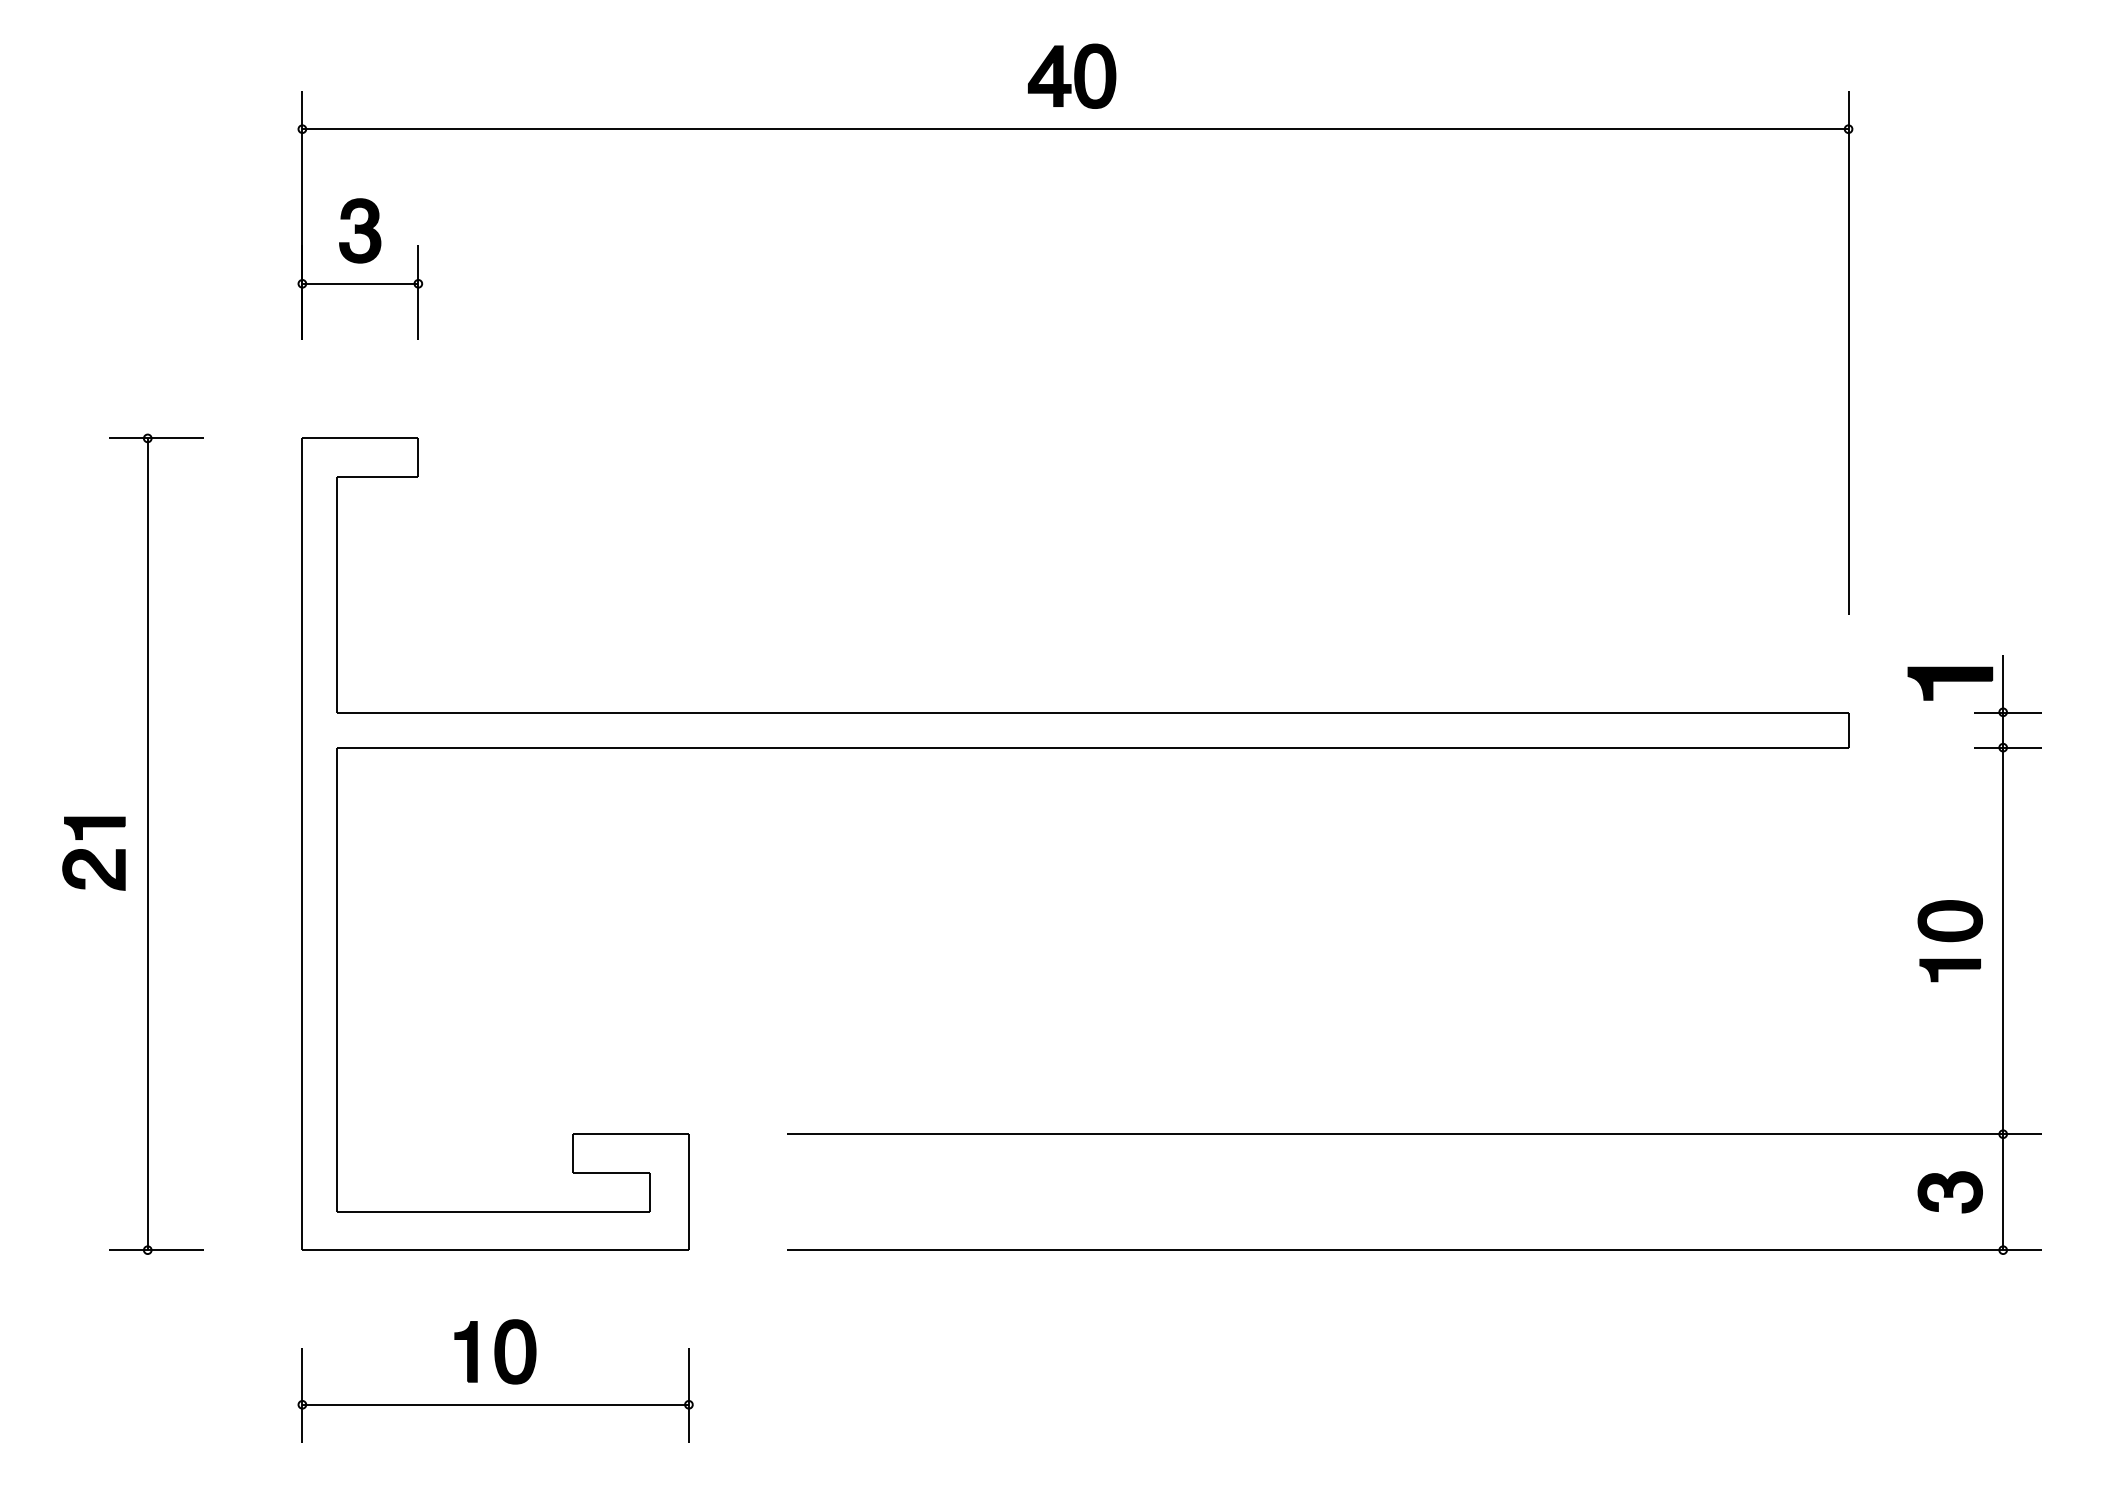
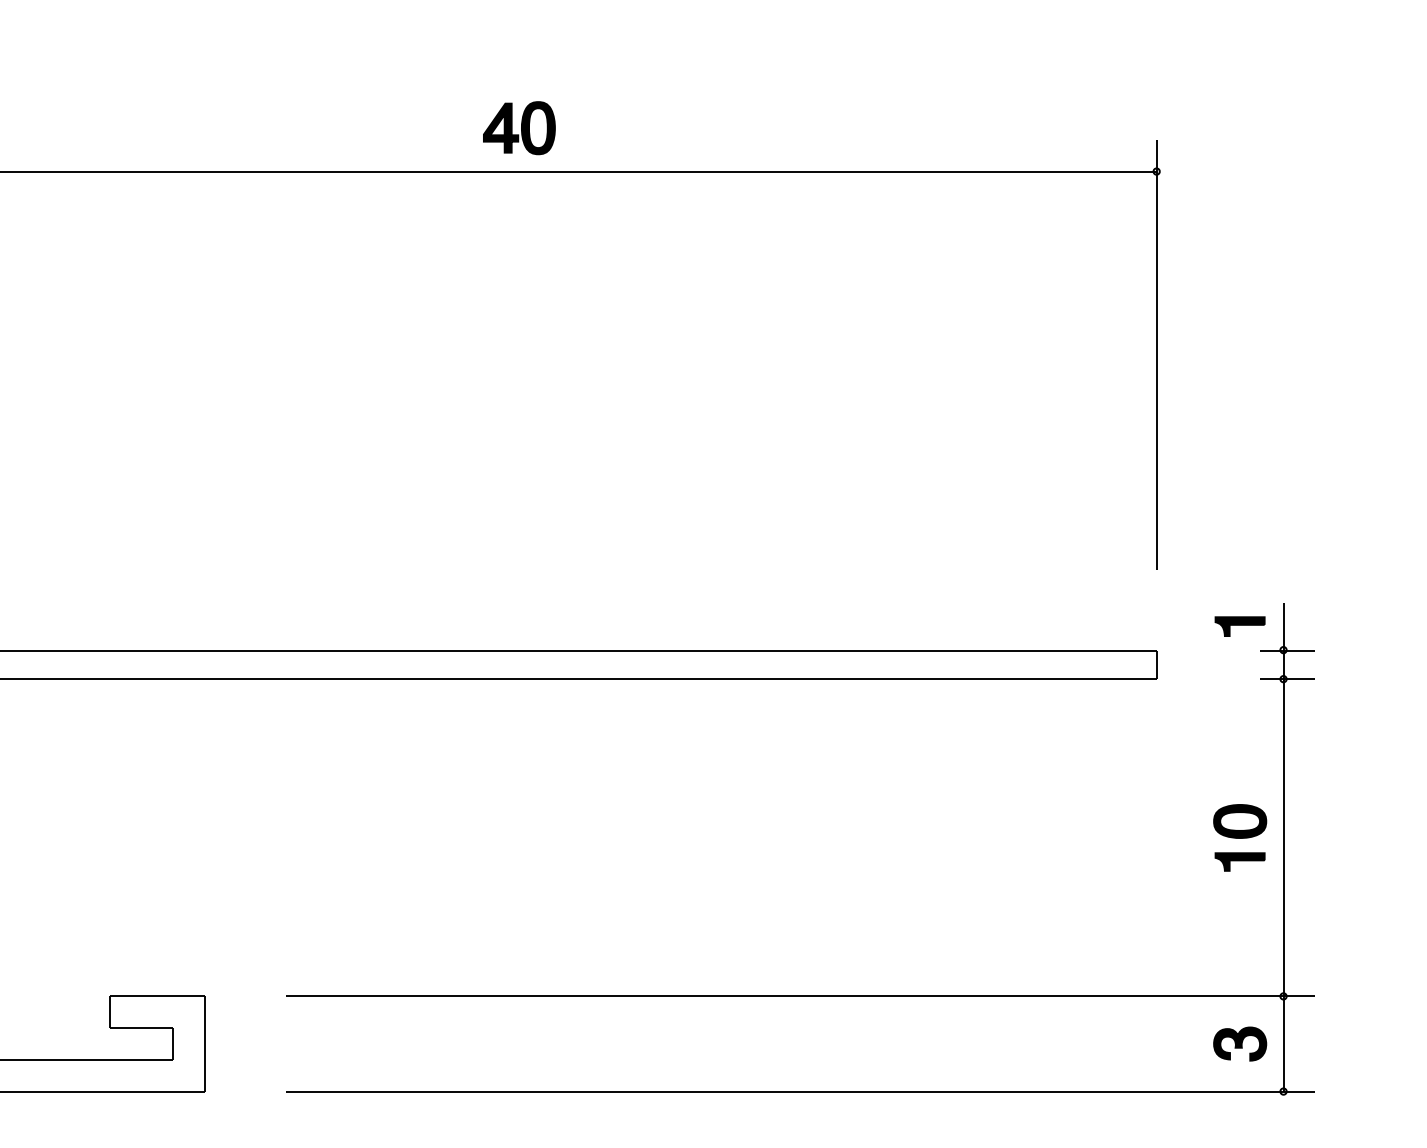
part: (1949, 683) -> (1239, 626), size x0.71

